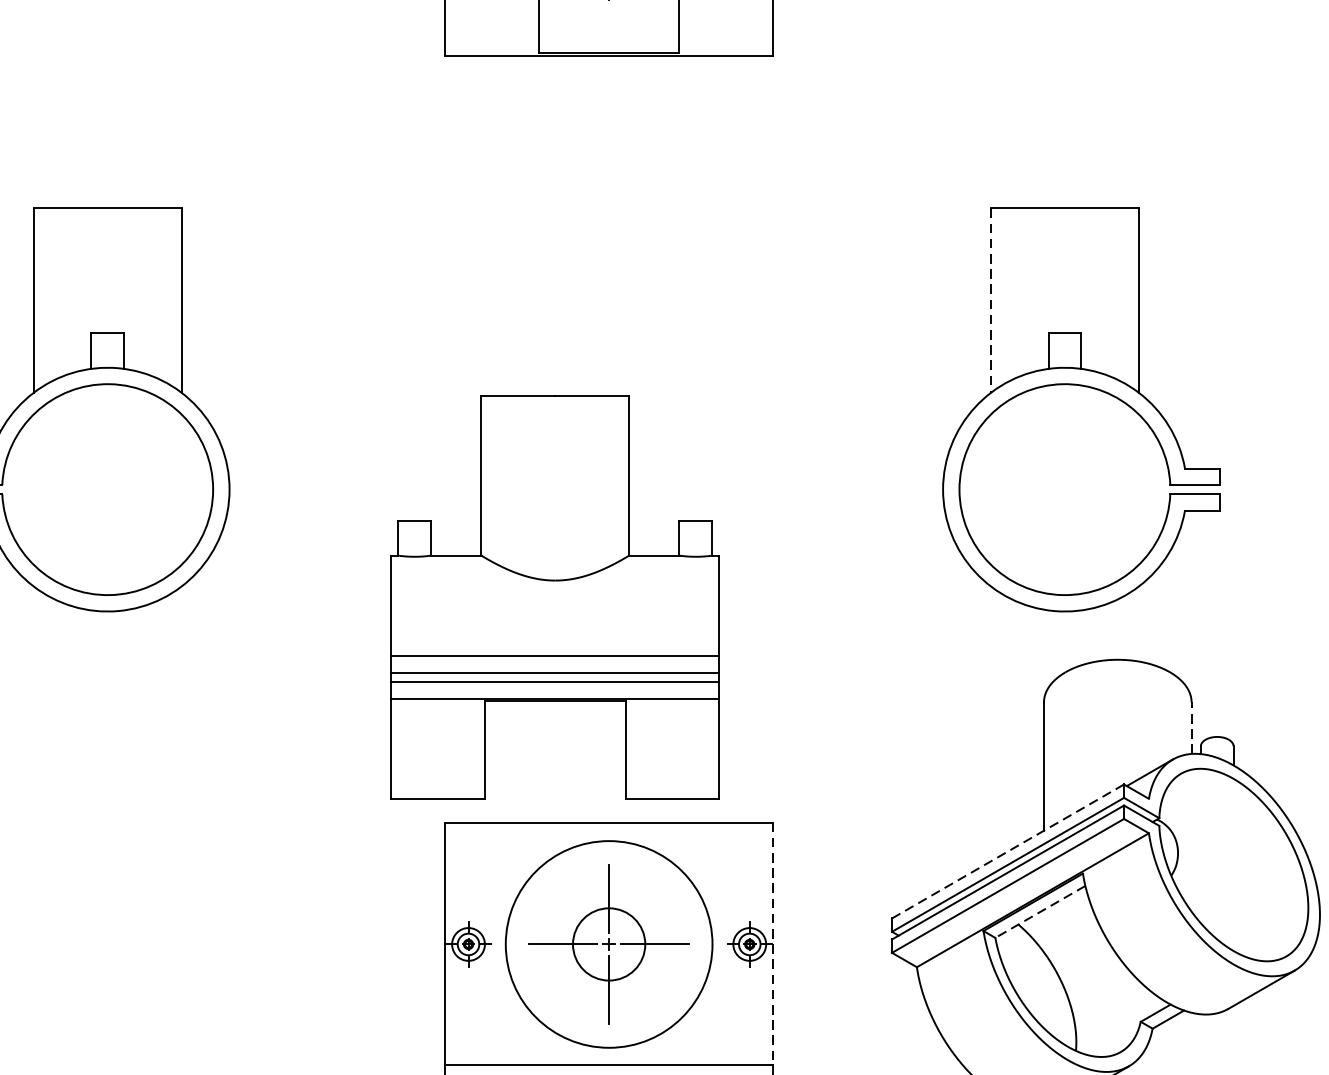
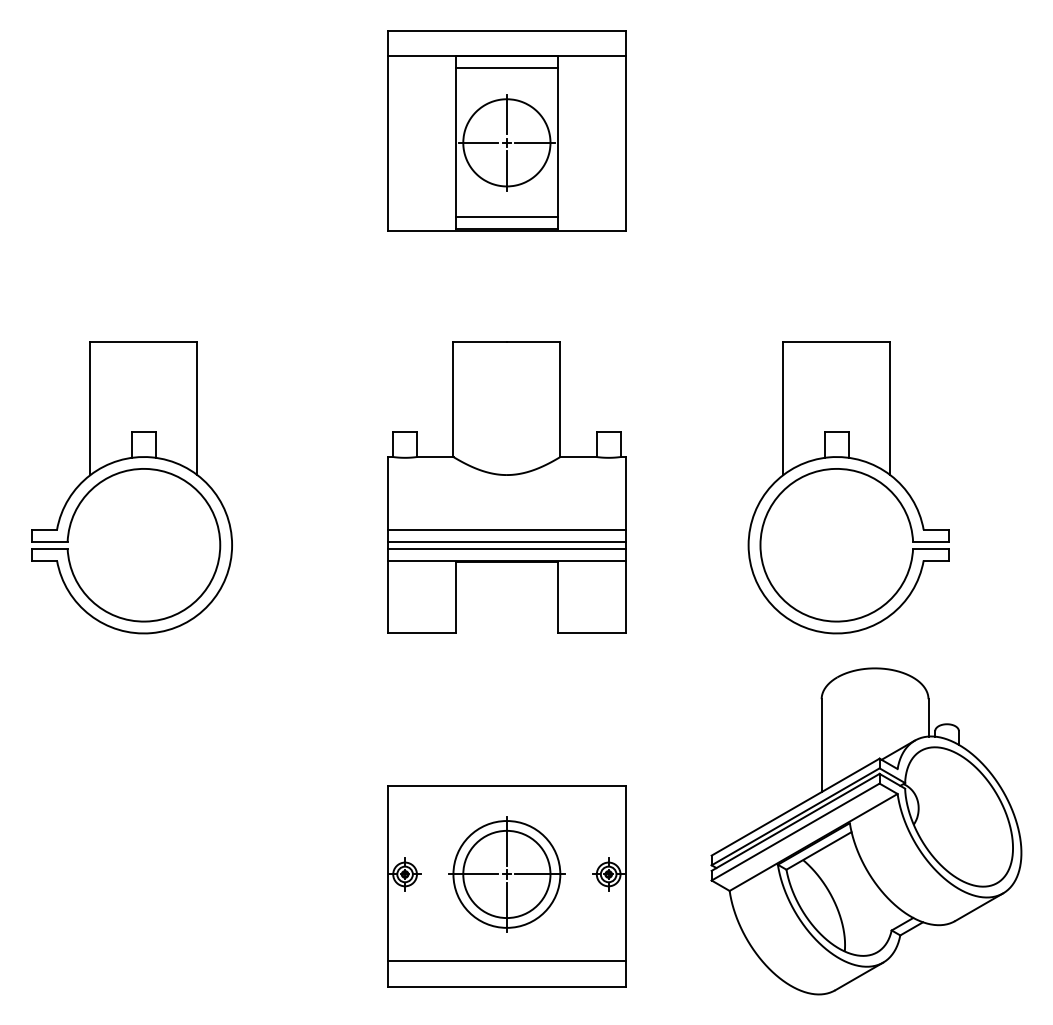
line: (608, 36) -> (506, 217), added
line: (991, 300) -> (783, 408), dashed -> solid
part: (554, 597) -> (506, 487), moved
line: (1191, 727) -> (928, 717), dashed -> solid
line: (1007, 851) -> (795, 807), dashed -> solid
line: (1041, 911) -> (819, 850), dashed -> solid
line: (773, 943) -> (625, 873), dashed -> solid
circle: (608, 944) -> (506, 874), size x0.71
circle: (608, 944) -> (506, 874), size x1.67

